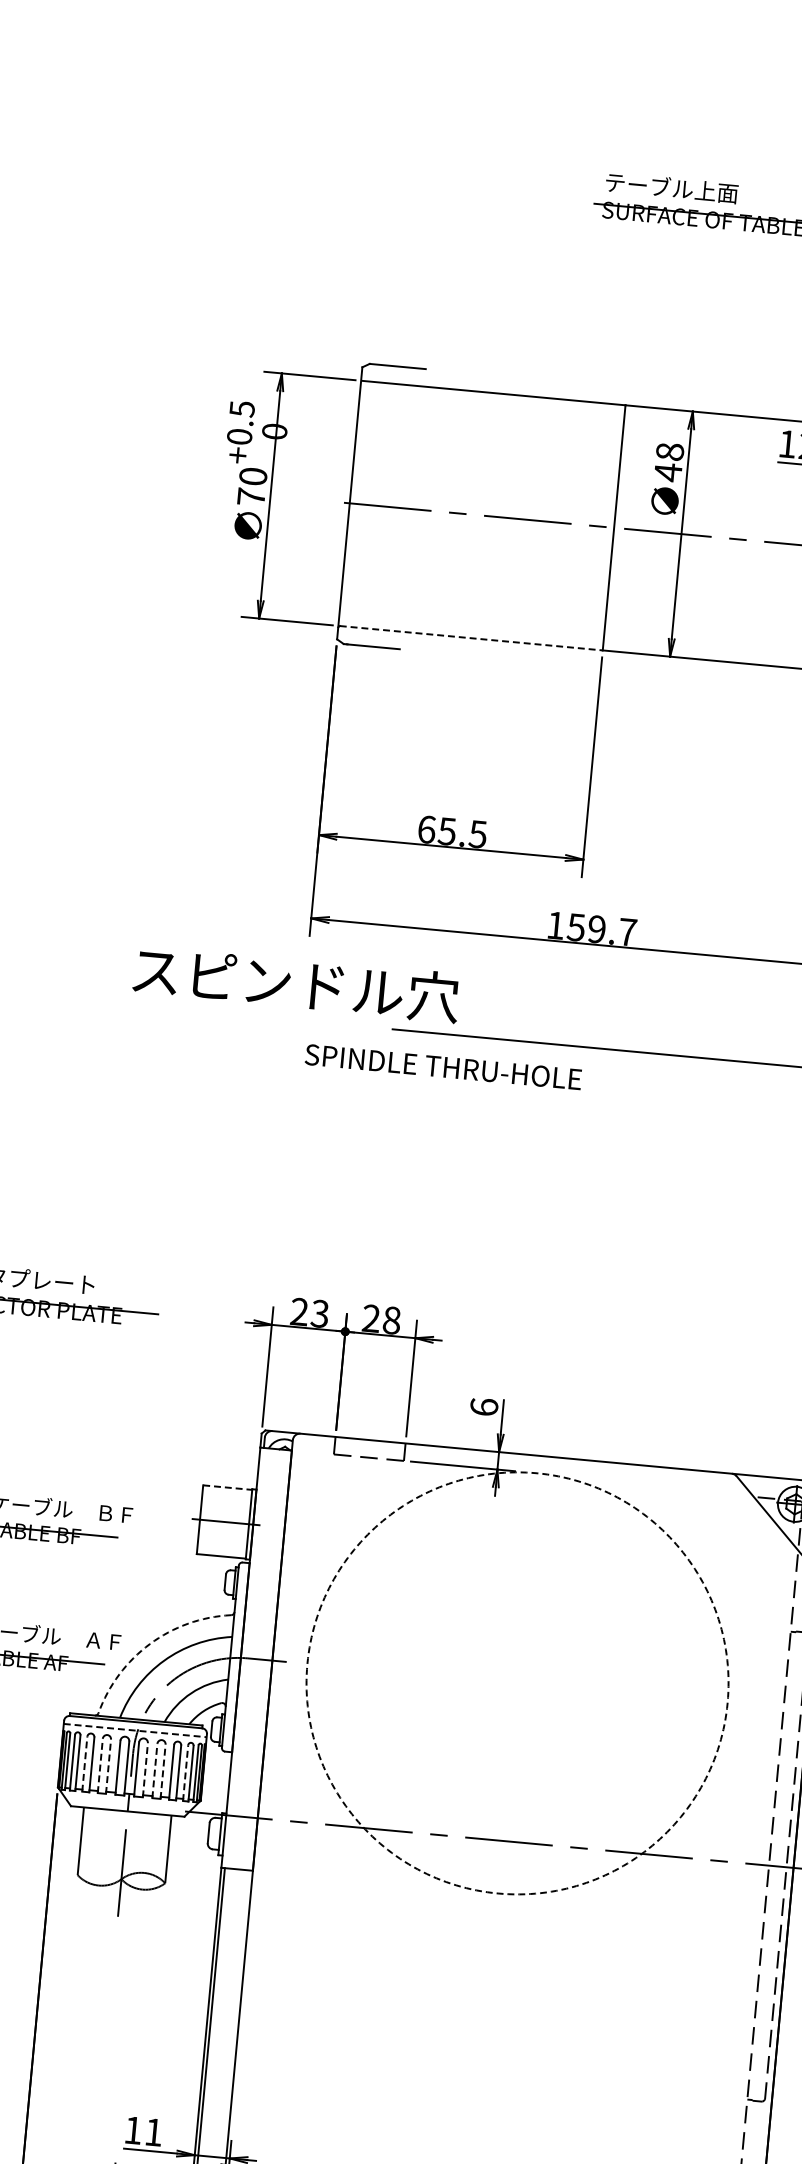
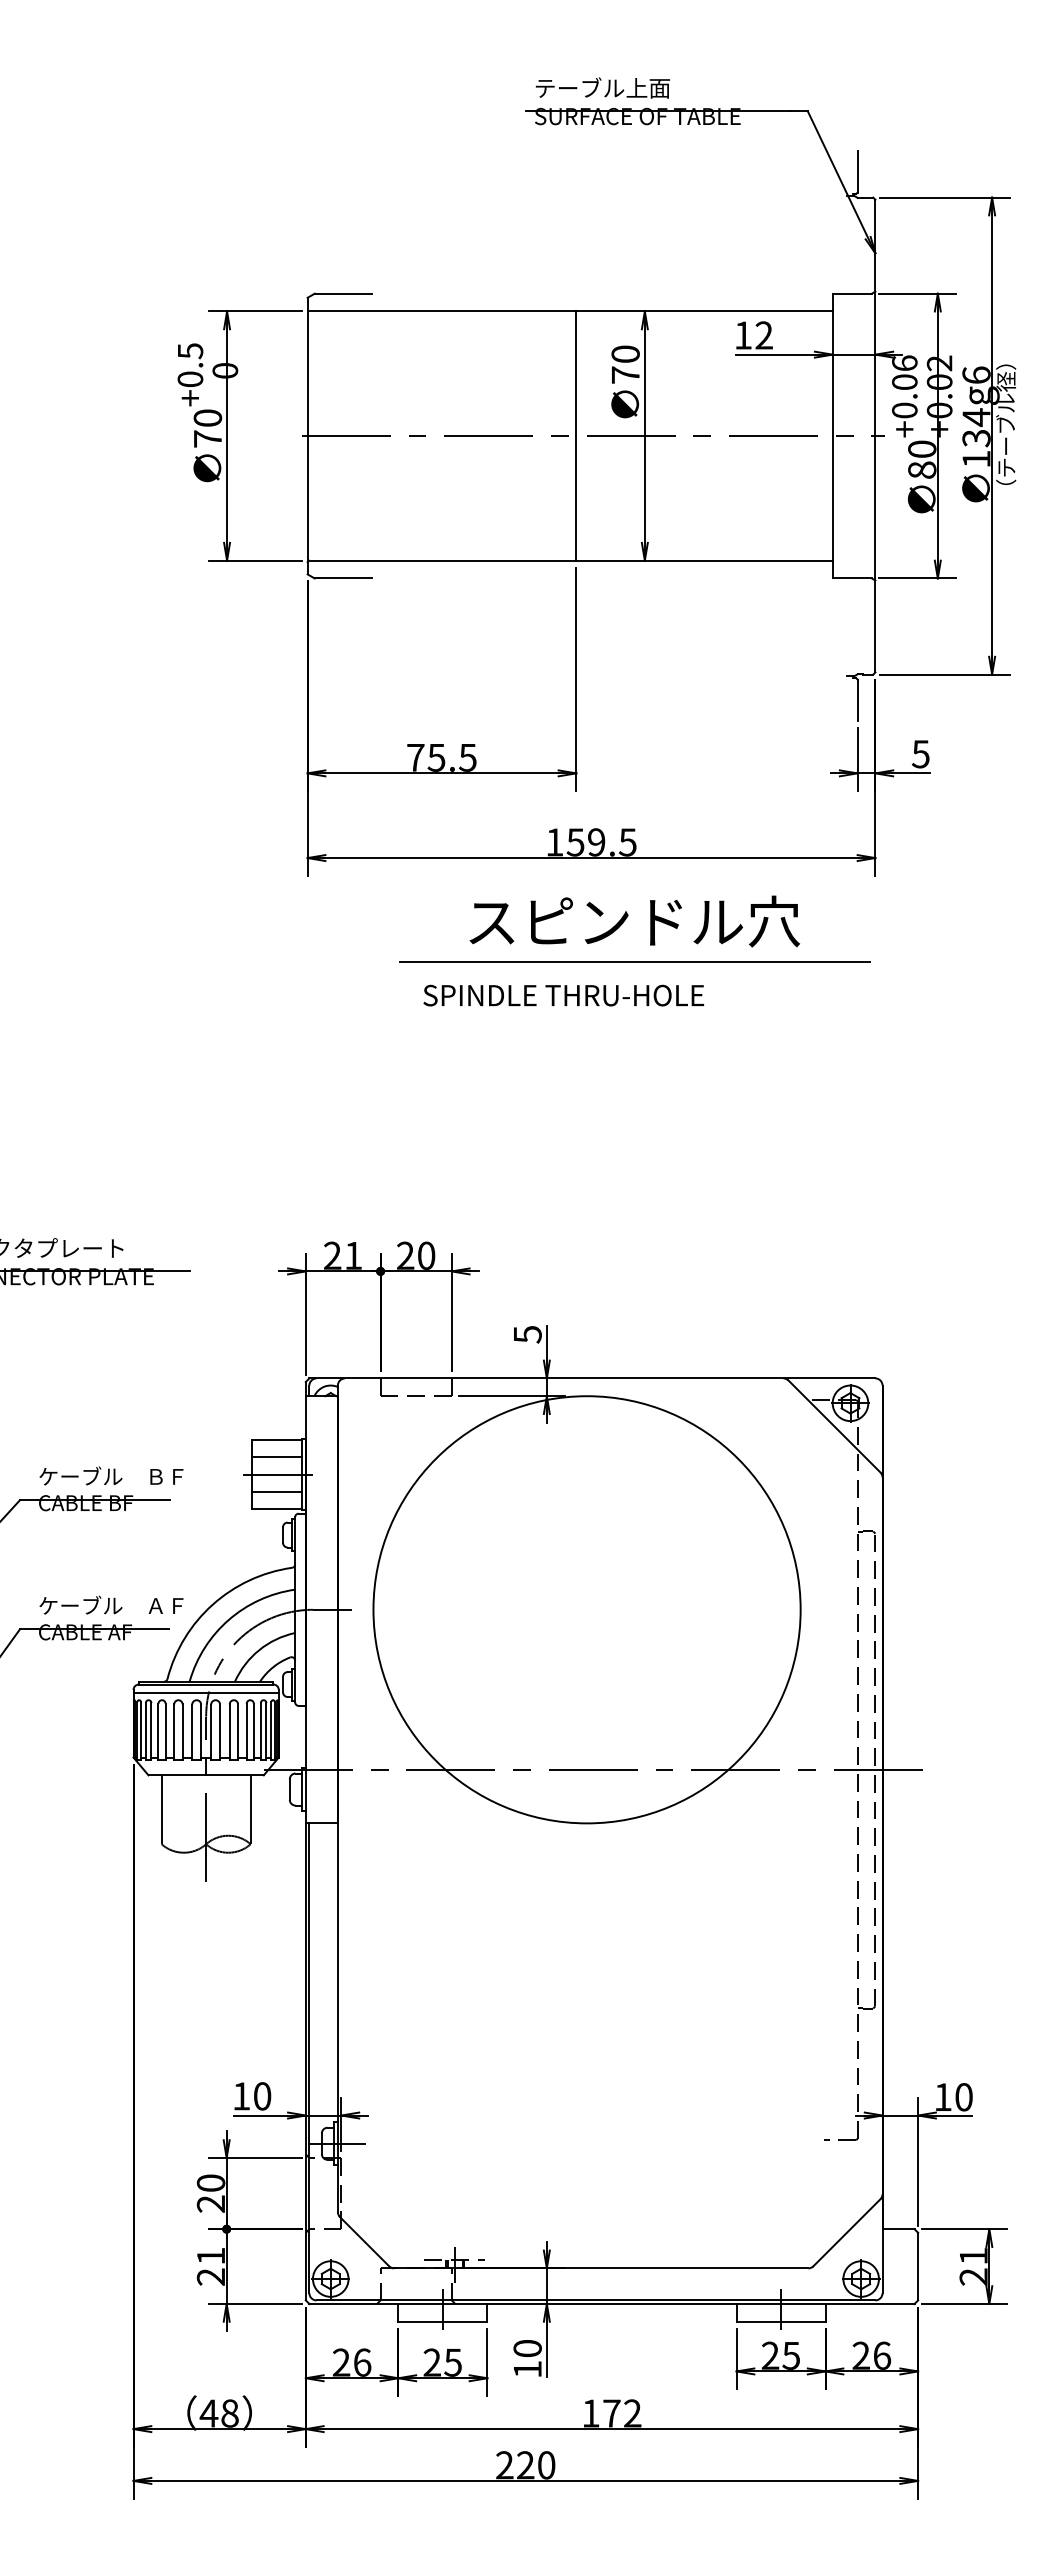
text: (668, 461) -> (625, 364), 48 -> 70
line: (471, 638) -> (442, 560), dashed -> solid
text: (426, 829) -> (415, 757), 65.5 -> 75.5
text: (627, 932) -> (627, 842), 159.7 -> 159.5
text: (296, 983) -> (634, 921), moved
text: (443, 1067) -> (563, 995), moved
text: (319, 1313) -> (352, 1255), 23 -> 21
text: (391, 1320) -> (426, 1255), 28 -> 20
text: (484, 1407) -> (527, 1334), 6 -> 5
line: (227, 1487) -> (276, 1439), dashed -> solid
line: (225, 1505) -> (276, 1457), added
line: (222, 1539) -> (276, 1492), added
arc: (149, 1643) -> (212, 1604), dashed -> solid
circle: (517, 1683) -> (586, 1609), dashed -> solid
line: (135, 1730) -> (206, 1693), dashed -> solid
line: (84, 1763) -> (158, 1731), dashed -> solid
line: (100, 1766) -> (174, 1732), dashed -> solid
line: (108, 1767) -> (182, 1732), dashed -> solid
line: (145, 1769) -> (220, 1731), dashed -> solid
line: (154, 1771) -> (229, 1732), dashed -> solid
line: (163, 1772) -> (238, 1732), dashed -> solid
line: (185, 1772) -> (260, 1730), dashed -> solid
text: (153, 2132) -> (262, 2096), 11 -> 10

